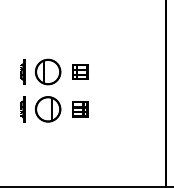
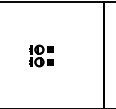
part: (54, 89) -> (41, 55), size x0.6

